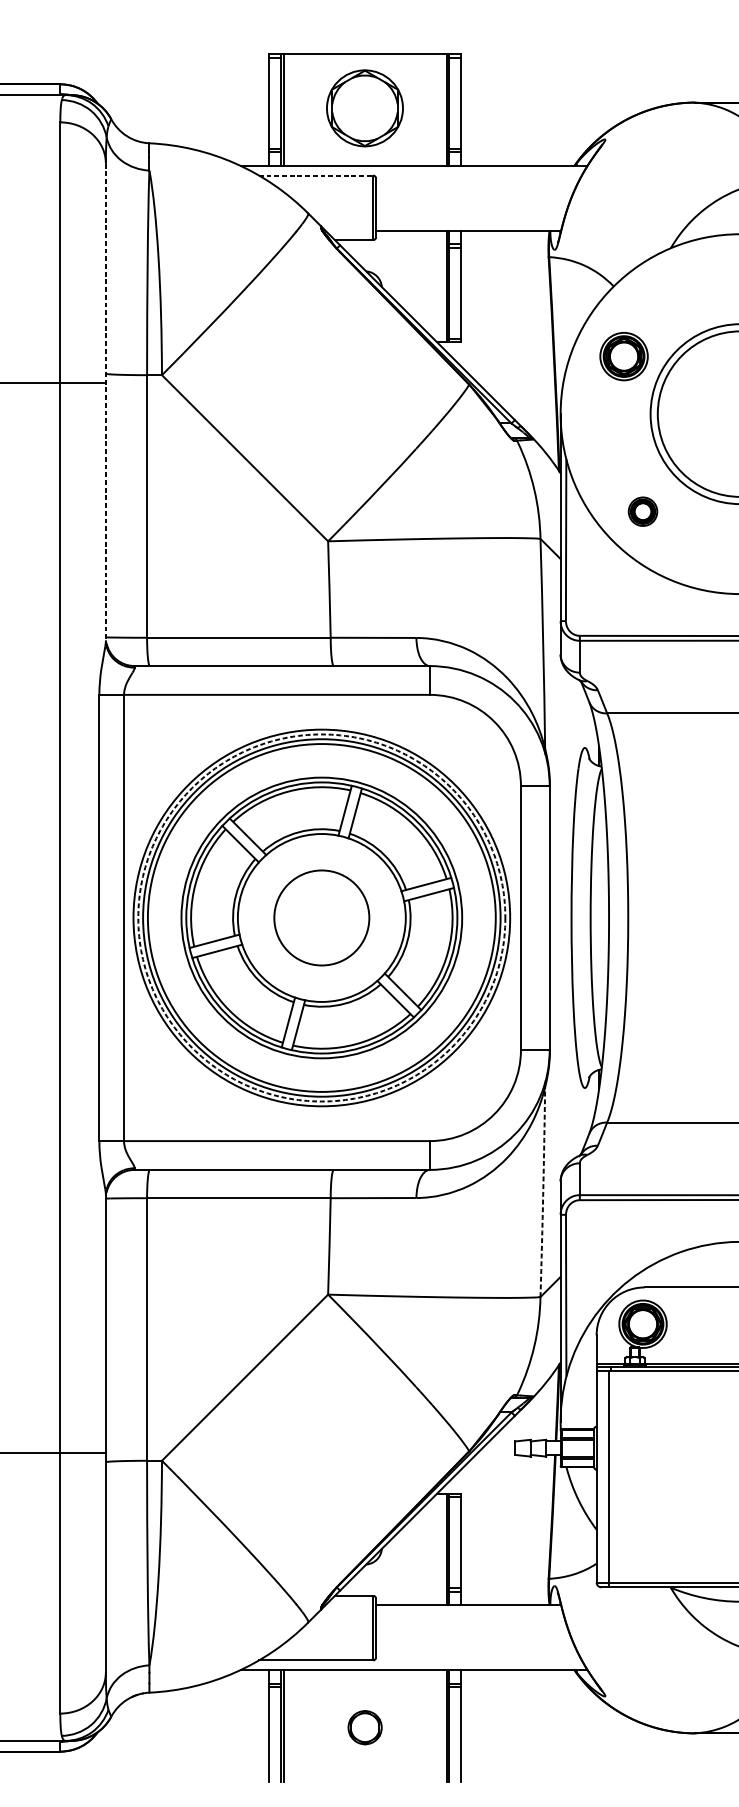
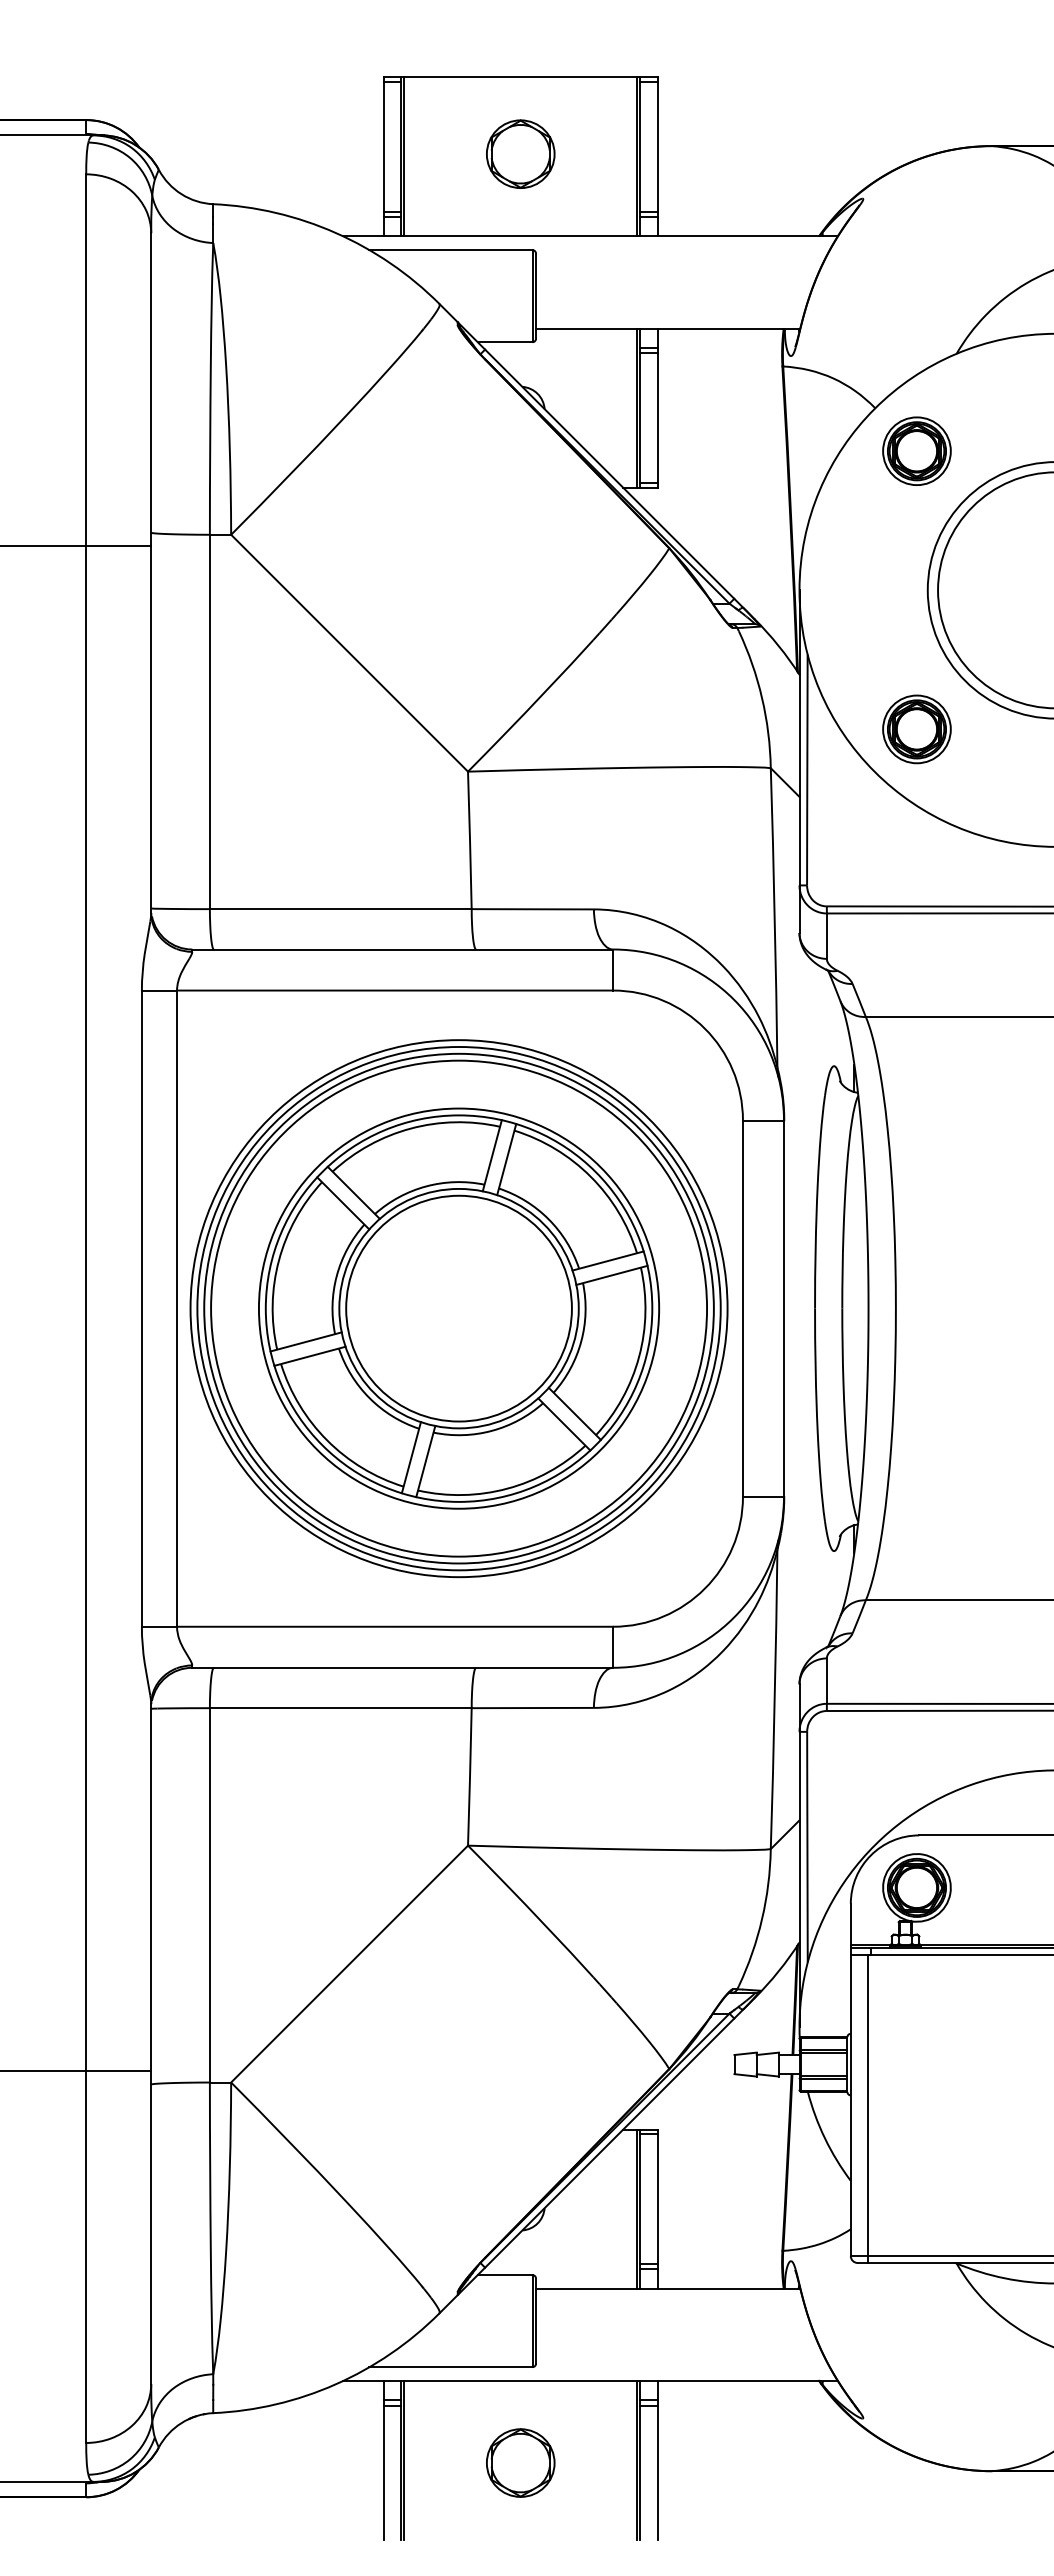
part: (364, 107) -> (520, 153), size x0.62
line: (315, 175) -> (450, 250), dashed -> solid
part: (623, 356) -> (916, 450), moved
line: (106, 402) -> (151, 573), dashed -> solid
part: (642, 511) -> (916, 729), size x1.67
circle: (321, 917) -> (458, 1308), dashed -> solid
circle: (321, 917) -> (458, 1308), size x1.67
arc: (543, 1192) -> (774, 1699), dashed -> solid
part: (364, 1727) -> (520, 2462), size x1.43

